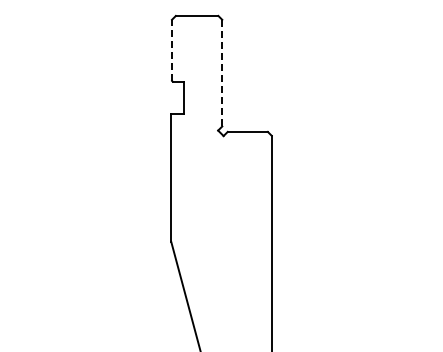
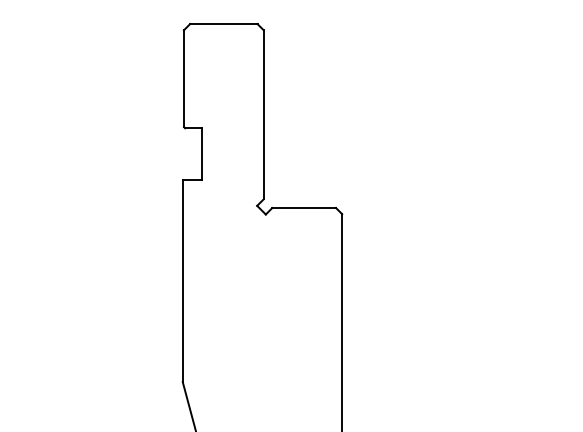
line: (172, 50) -> (184, 78), dashed -> solid
line: (222, 73) -> (264, 115), dashed -> solid

